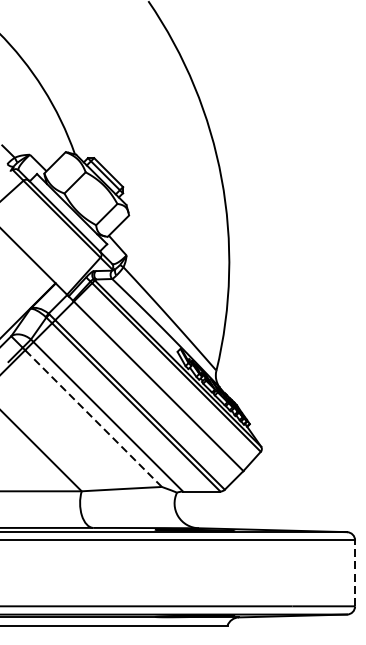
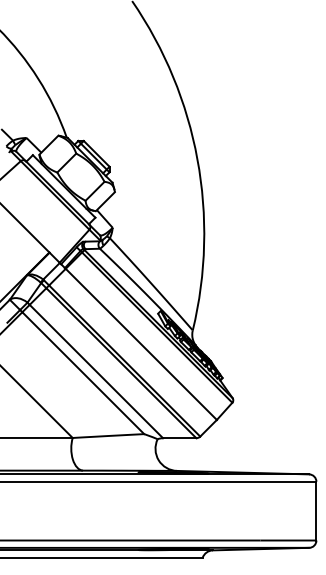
line: (92, 417) -> (82, 372), dashed -> solid
line: (355, 572) -> (316, 510), dashed -> solid

